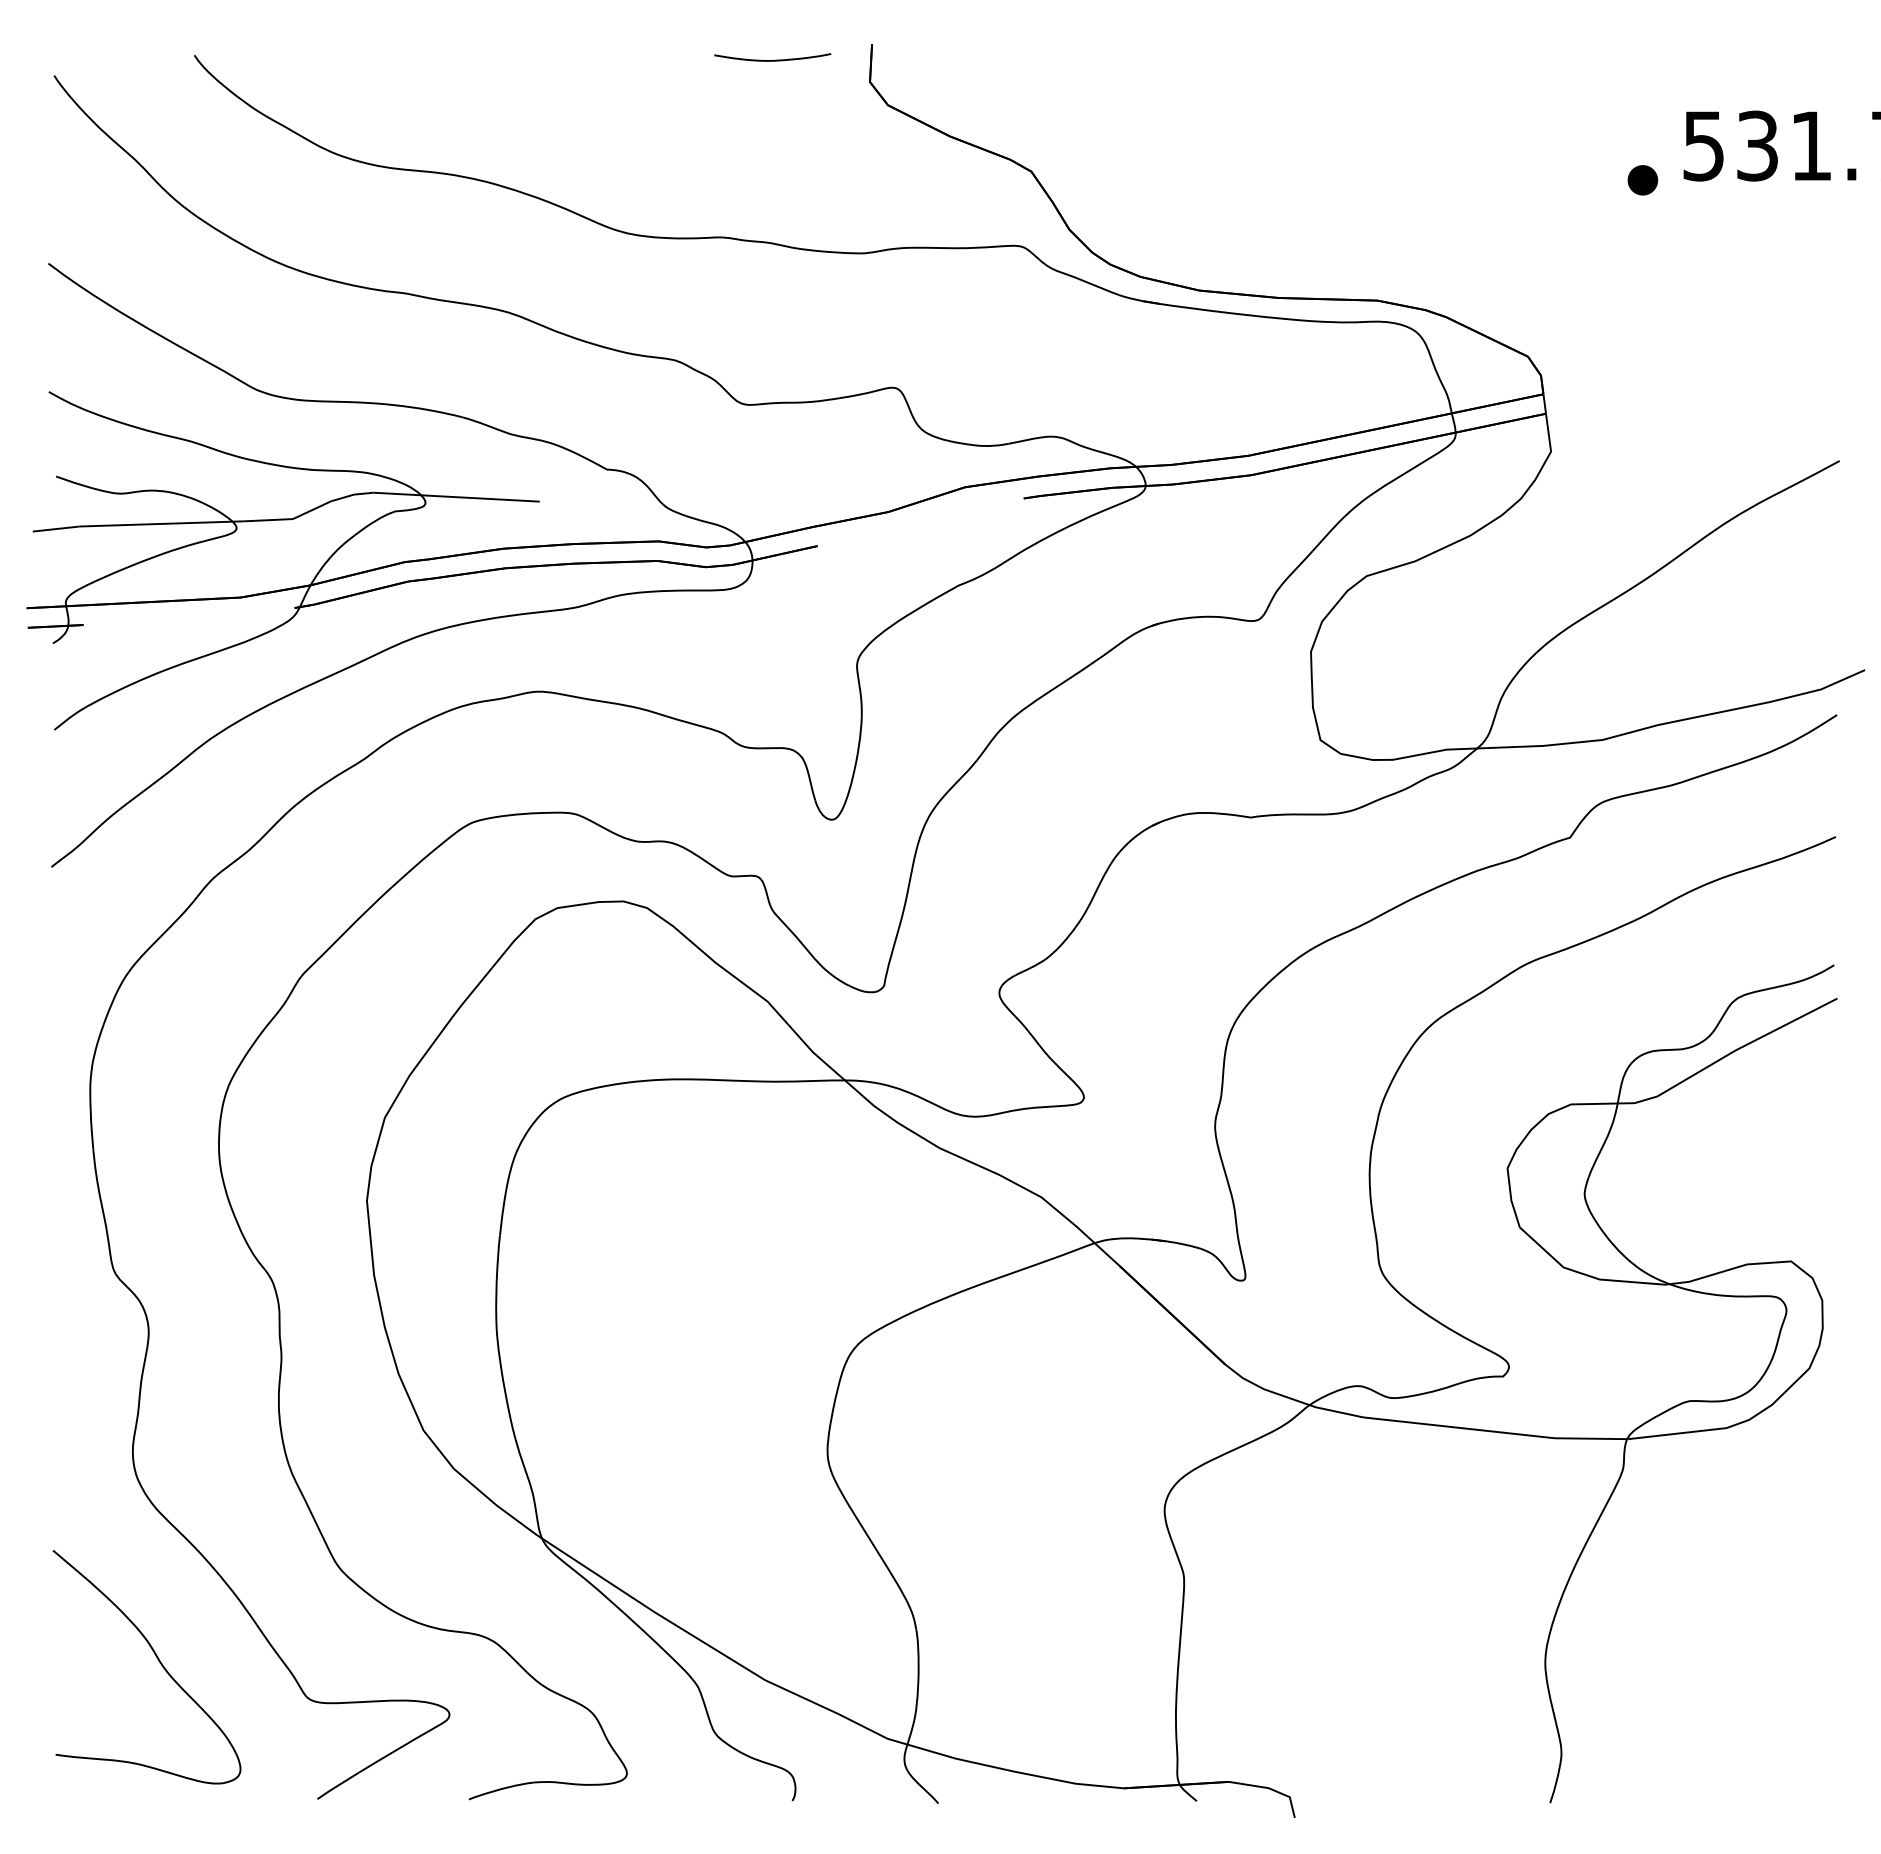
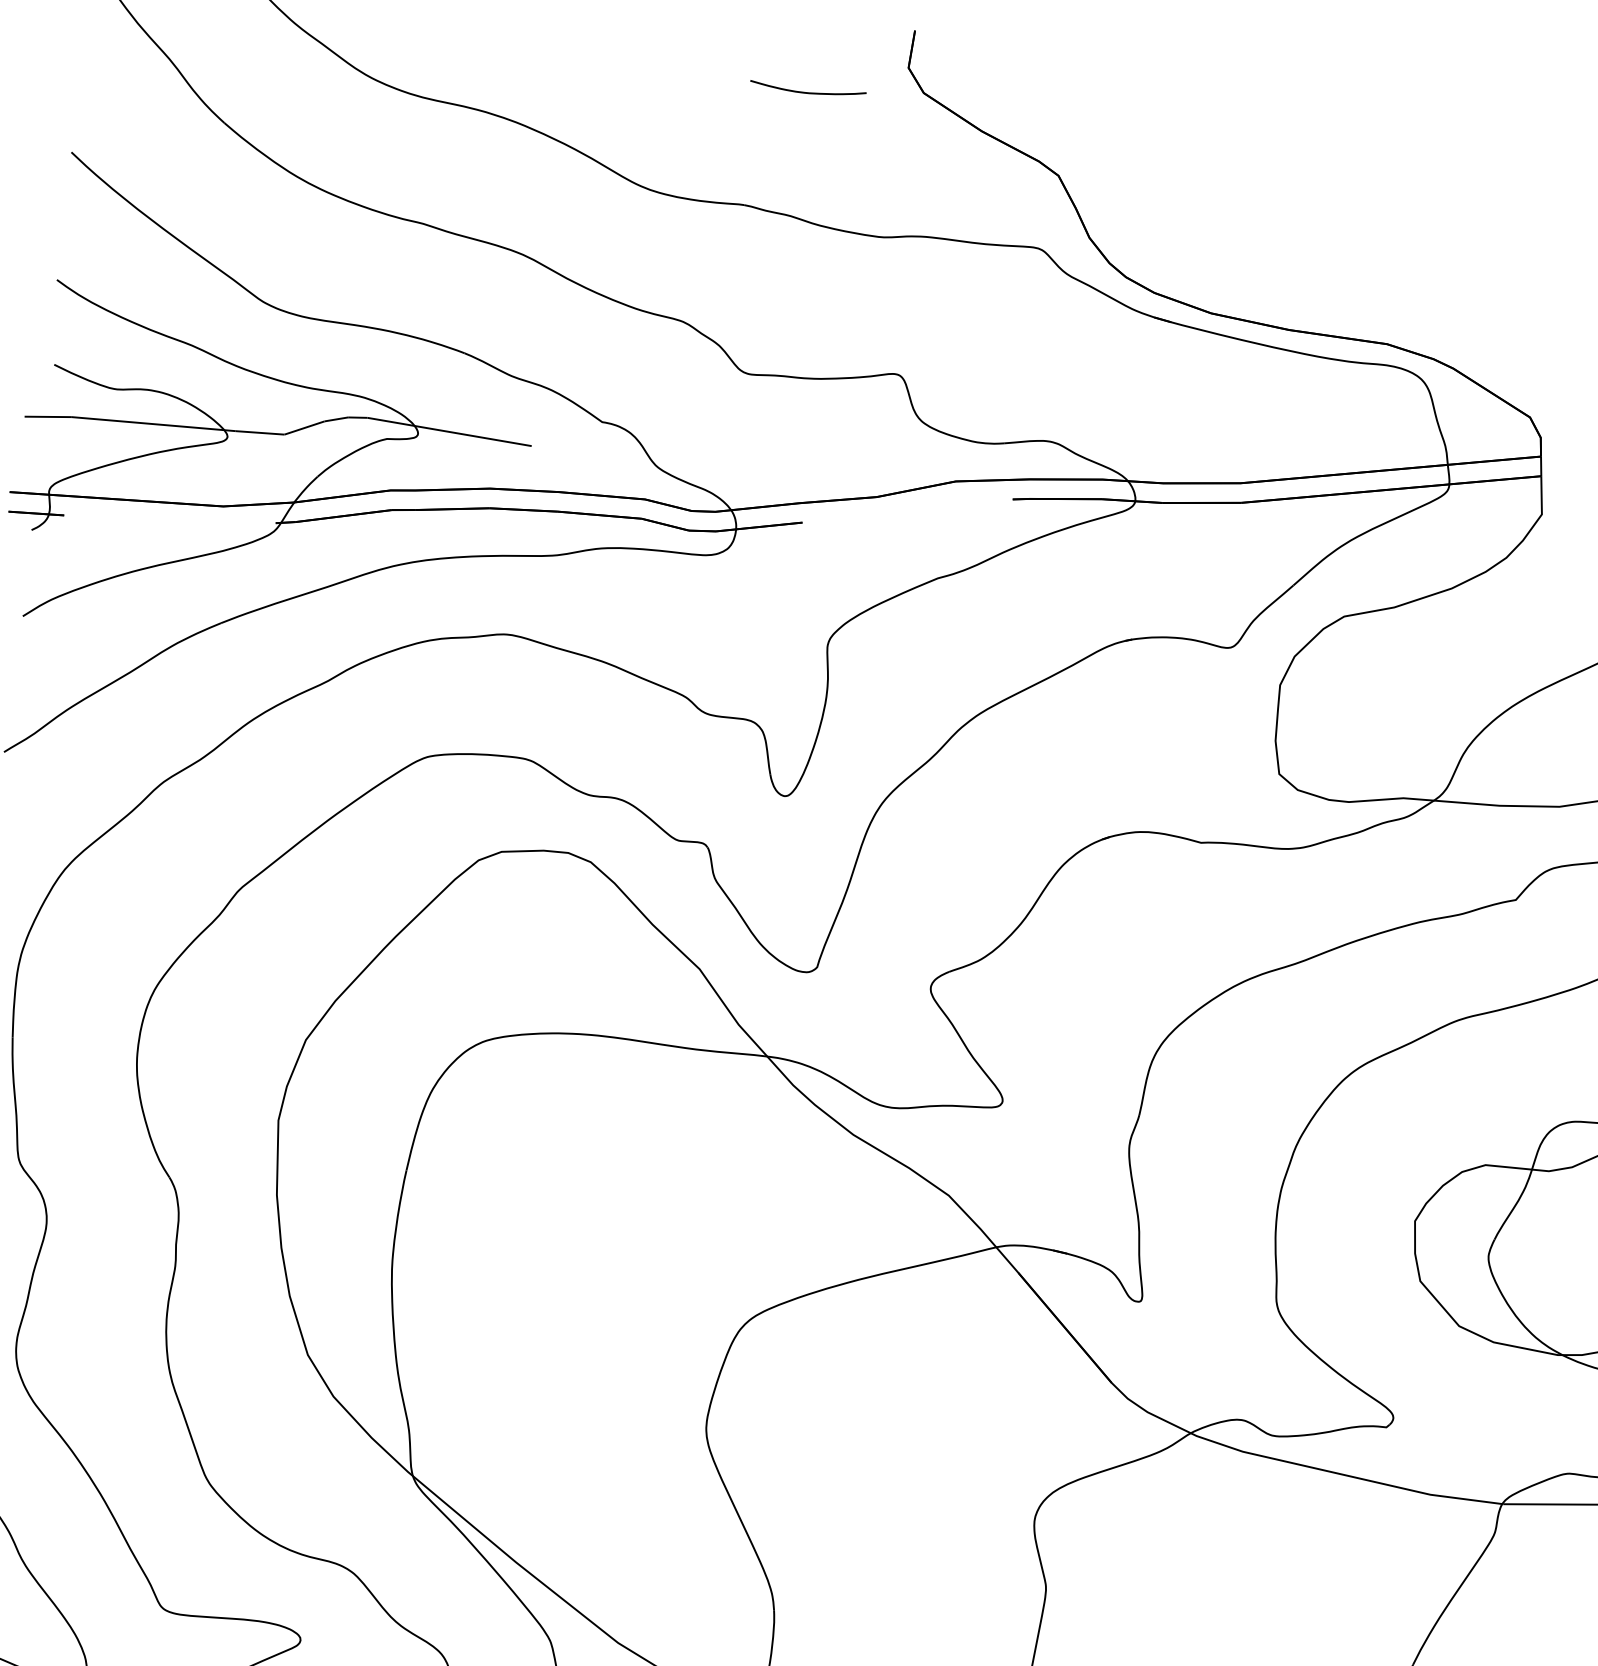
curve: (774, 59) -> (809, 91), moved

